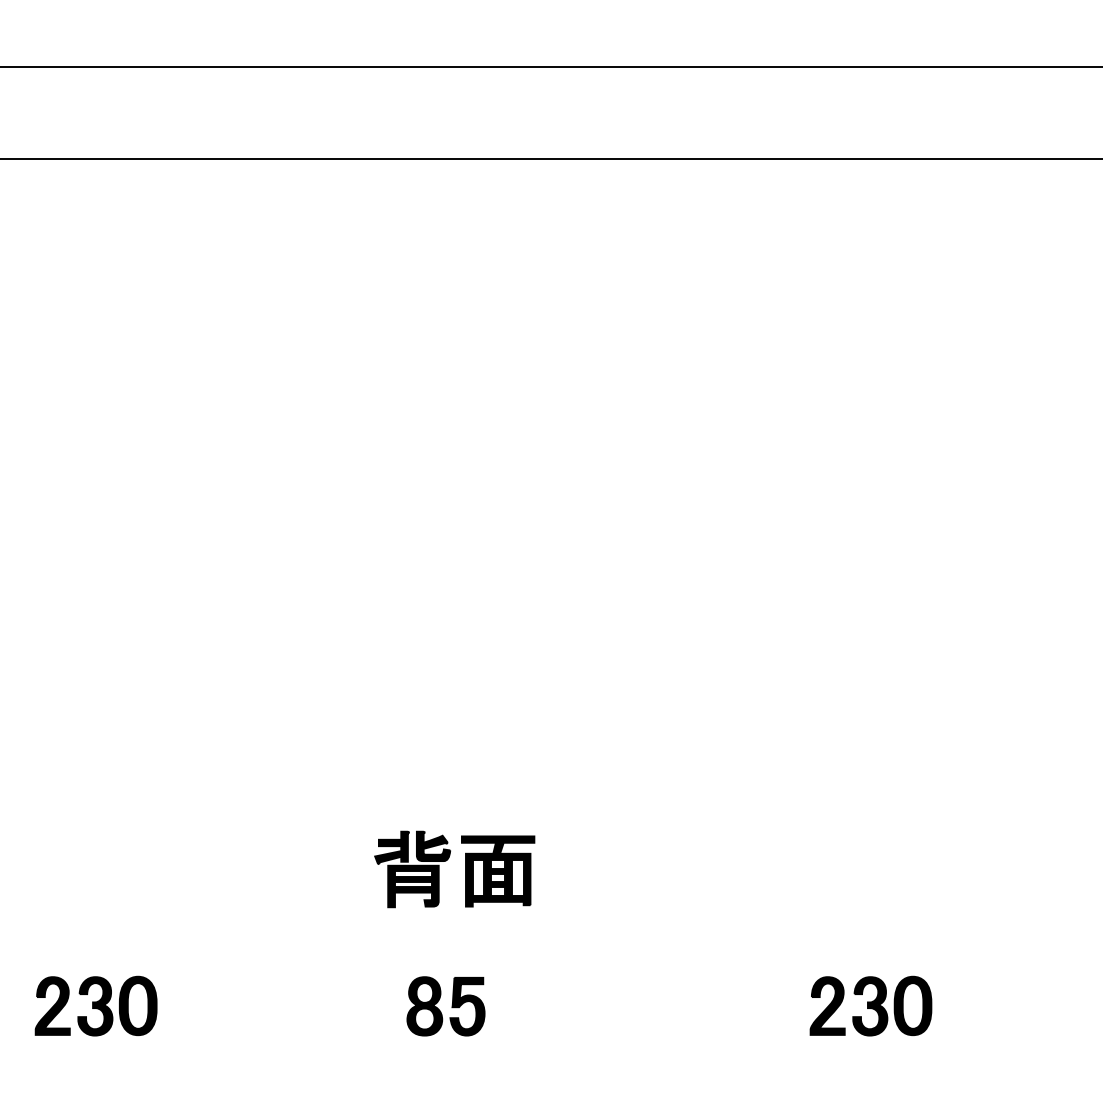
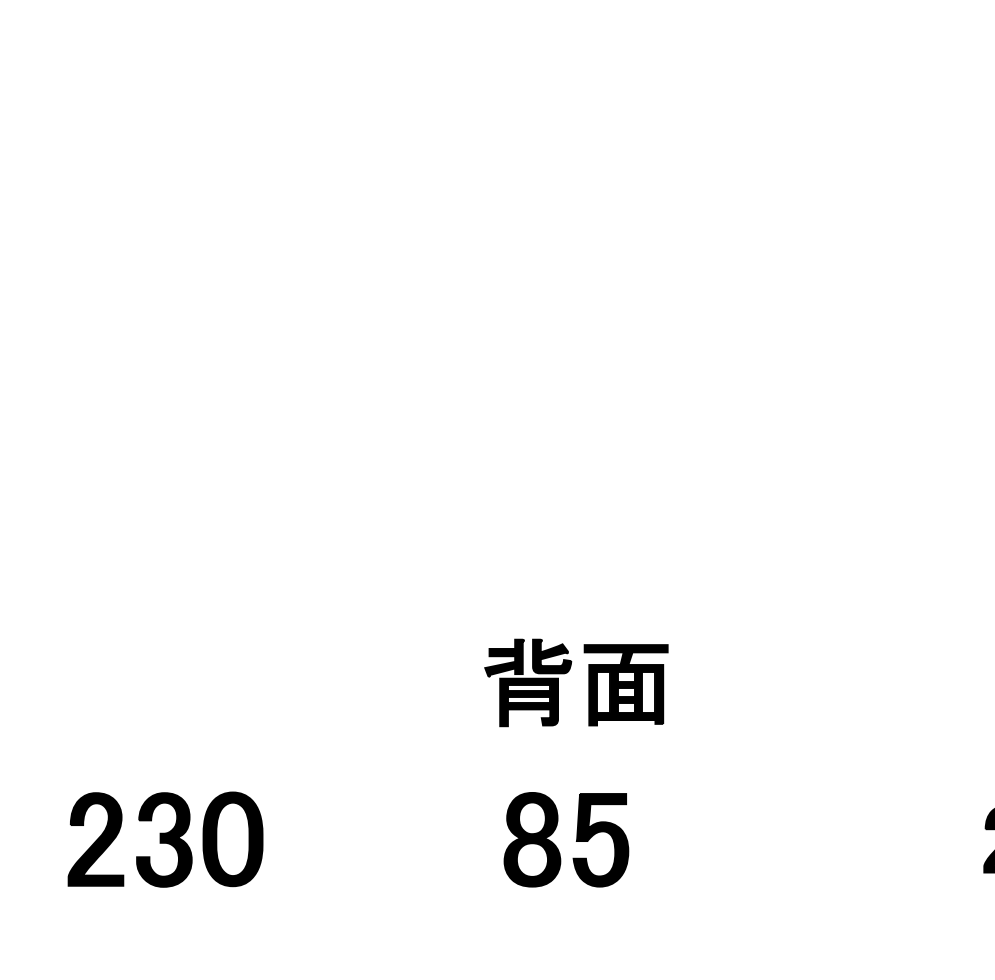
part: (95, 1005) -> (164, 838), size x1.4
part: (445, 1006) -> (565, 839), size x1.4

